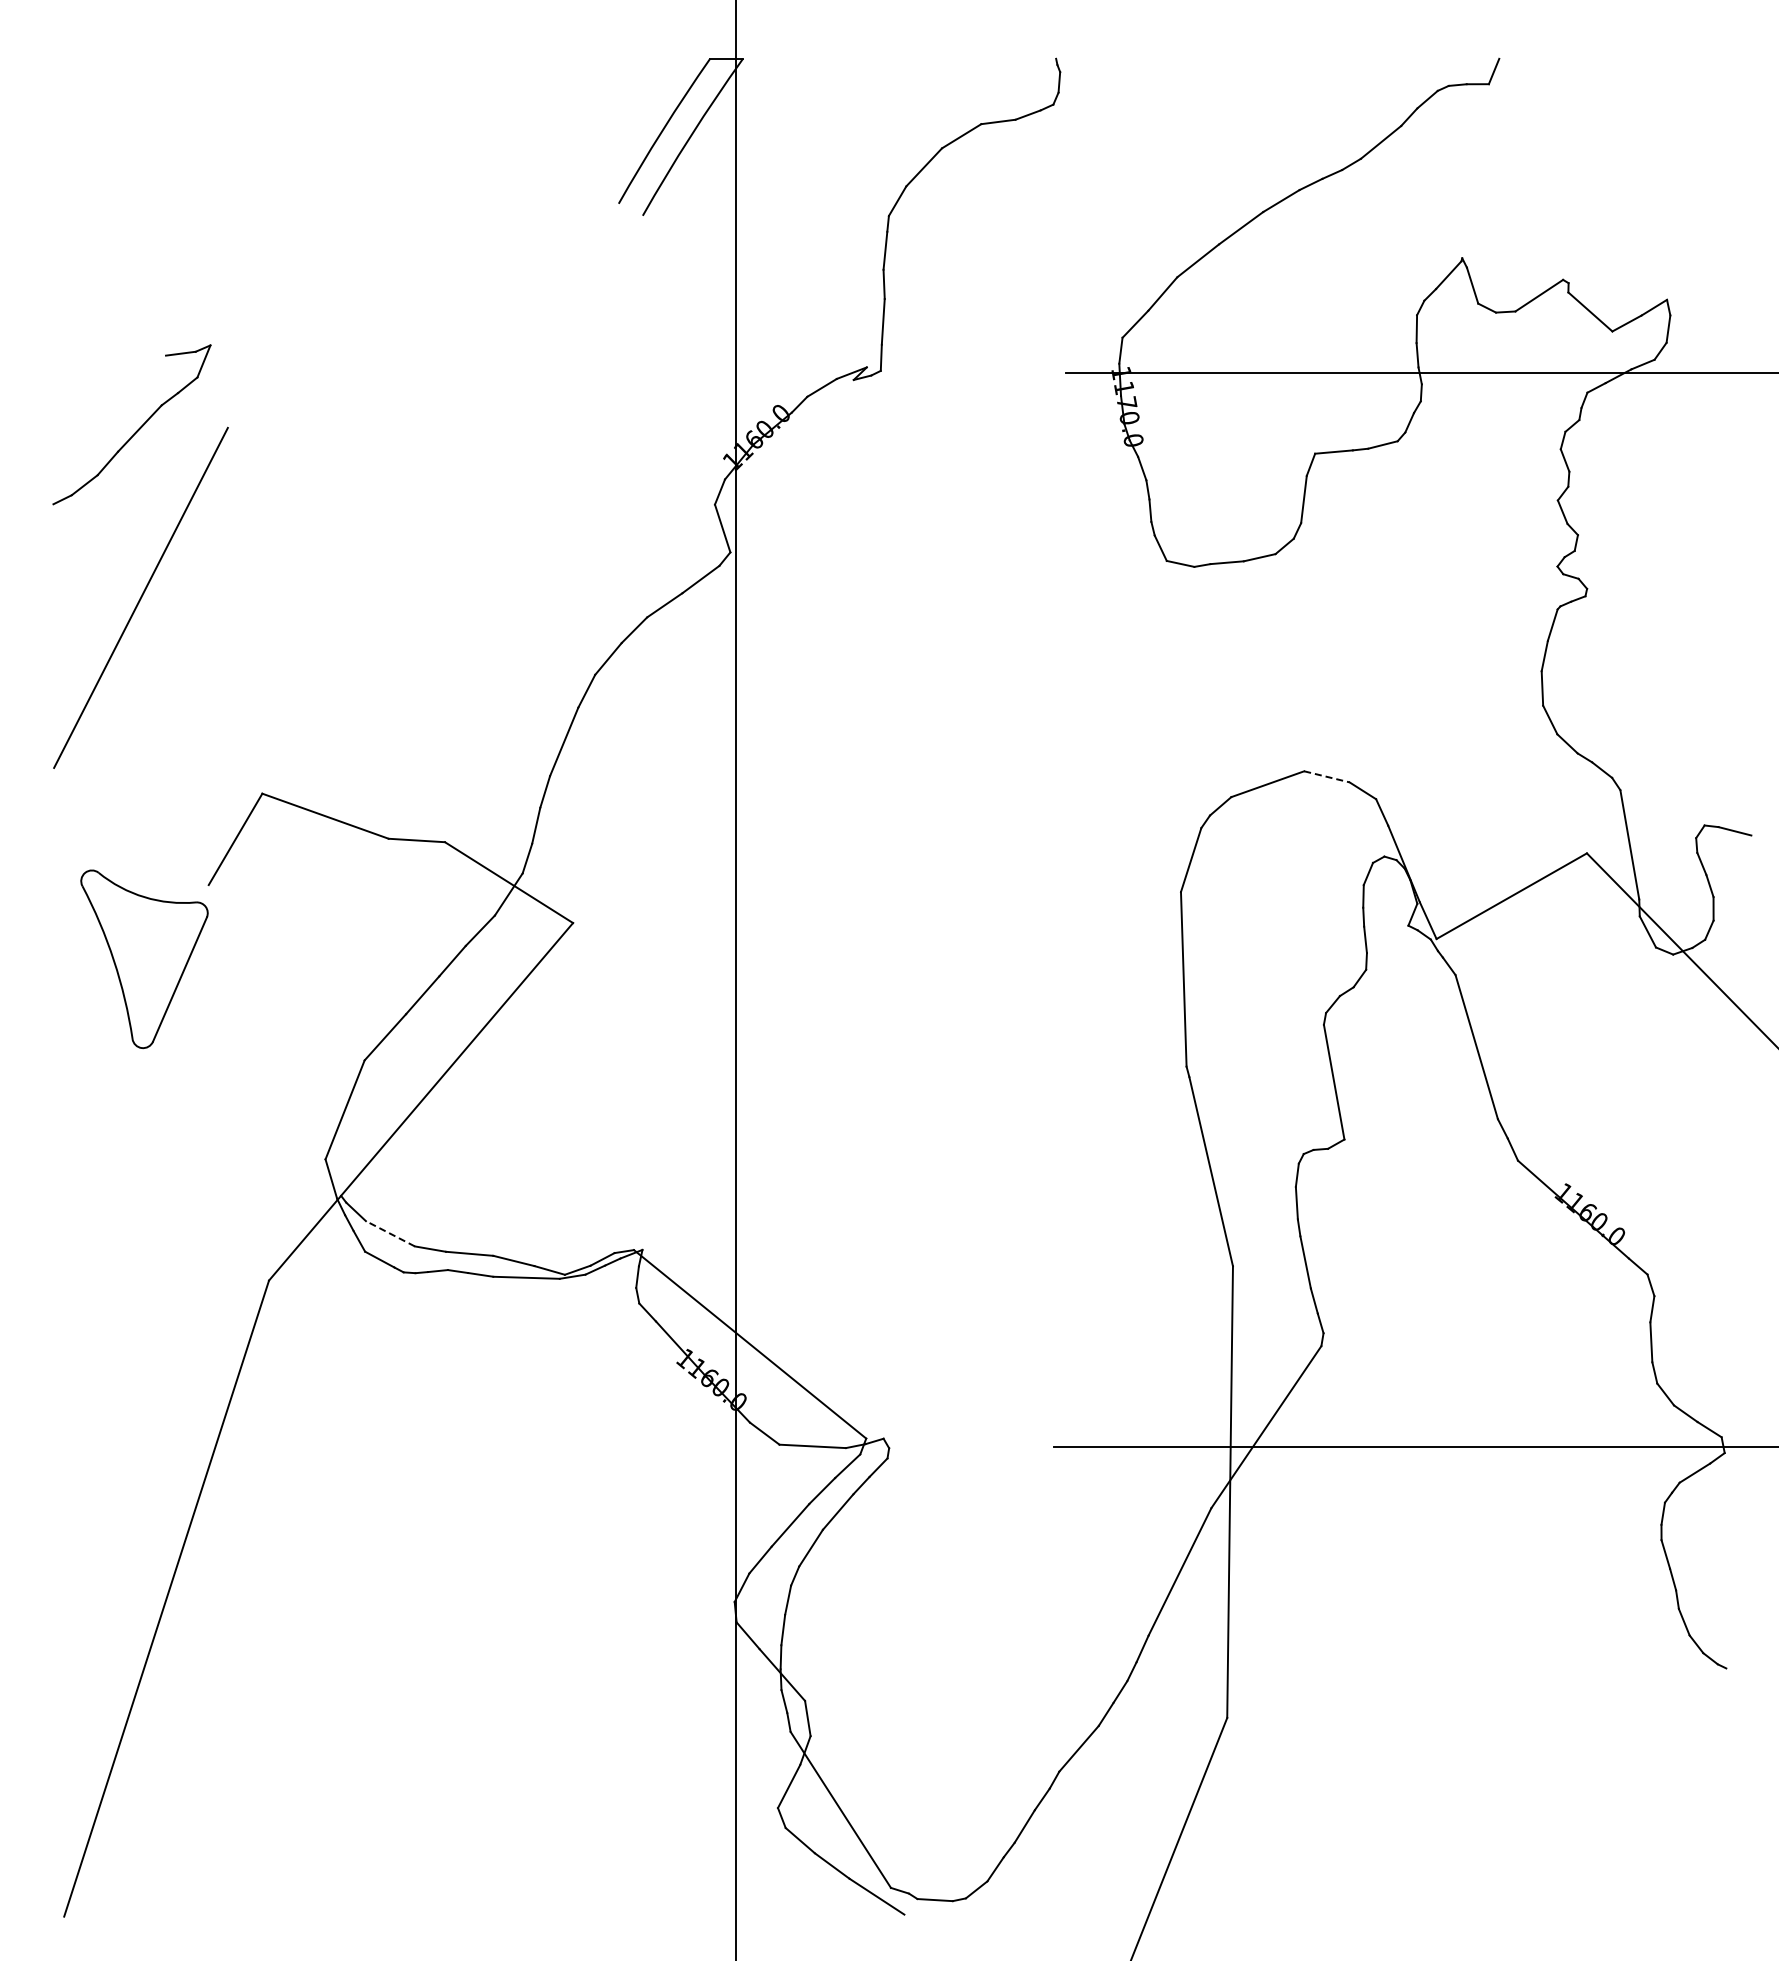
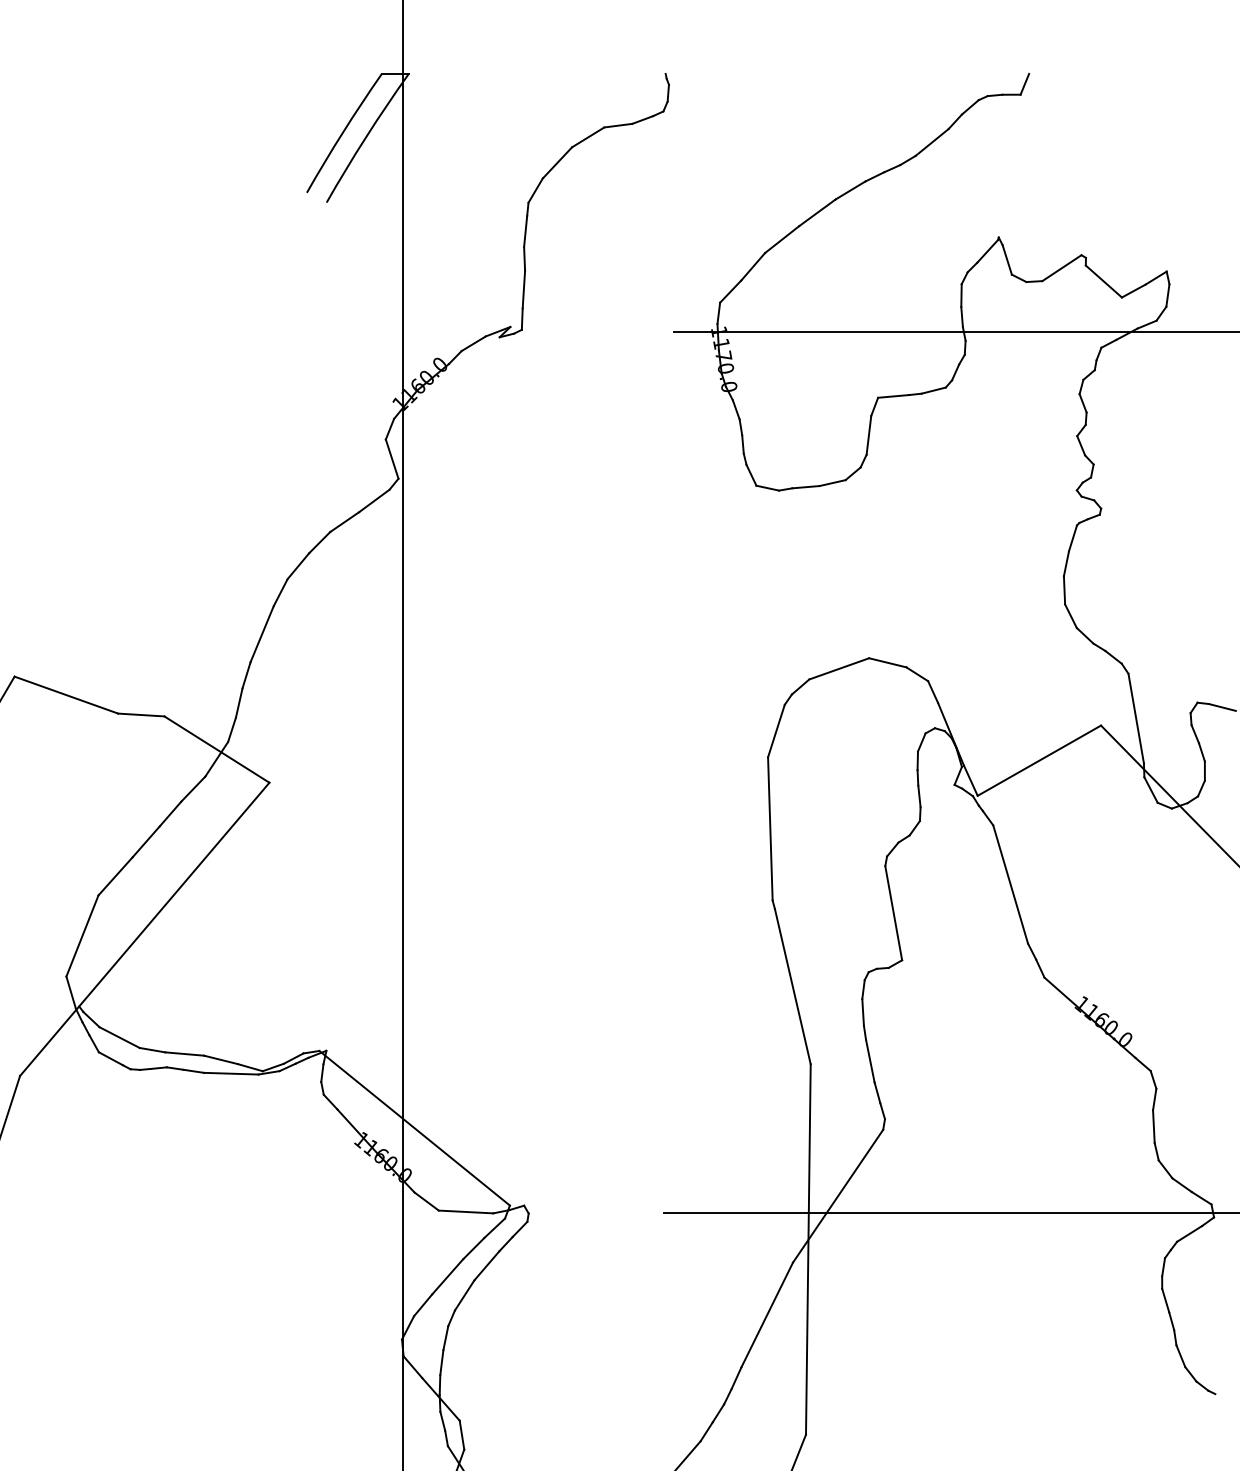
line: (1327, 776) -> (888, 662), dashed -> solid
line: (390, 1233) -> (119, 1037), dashed -> solid

